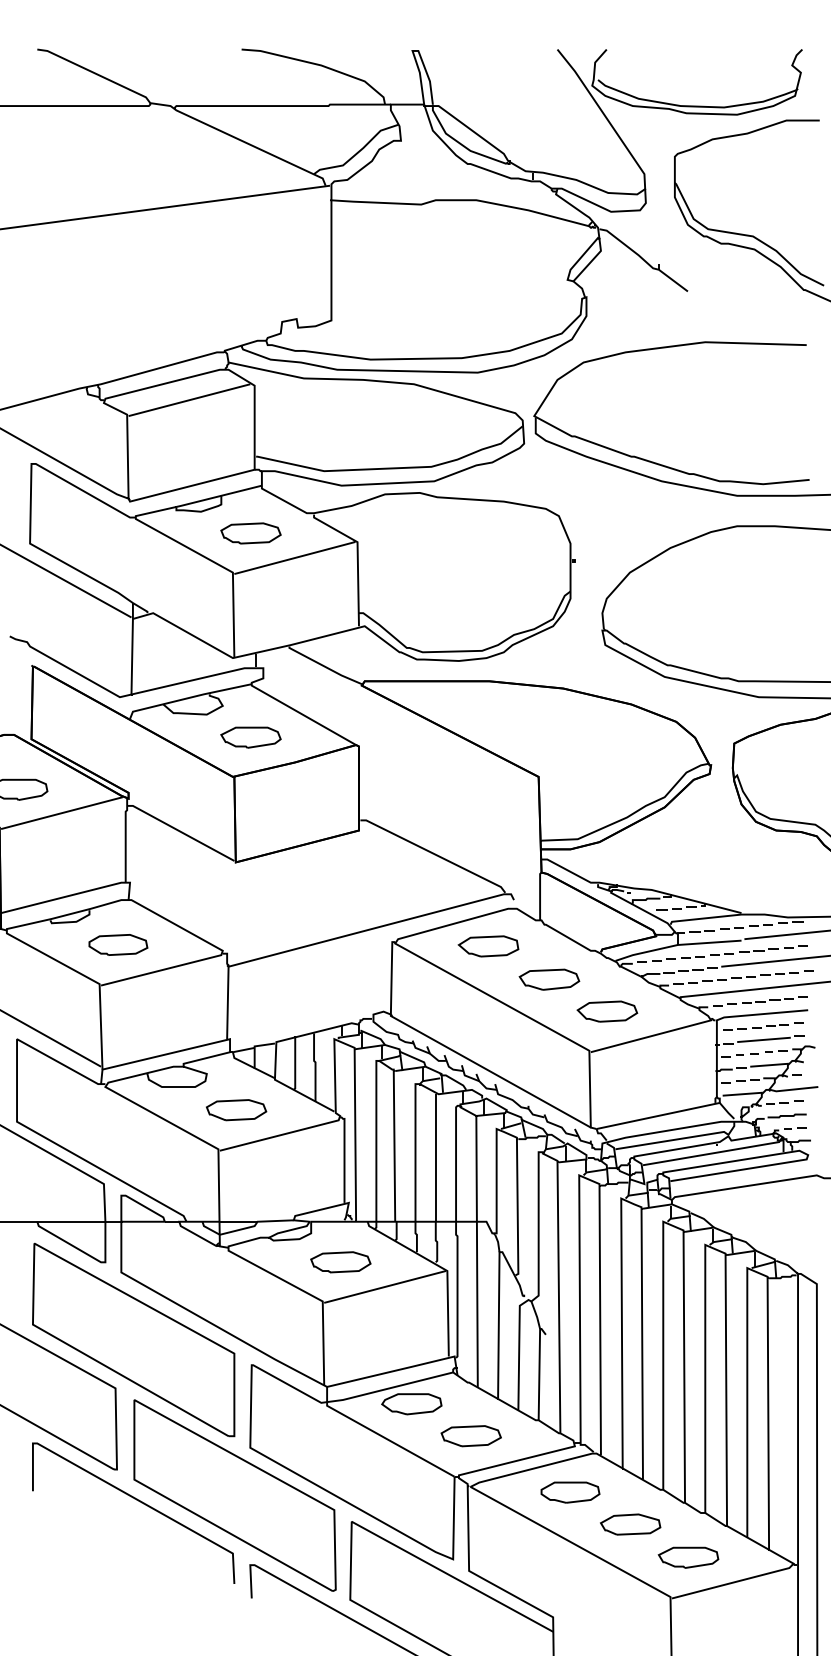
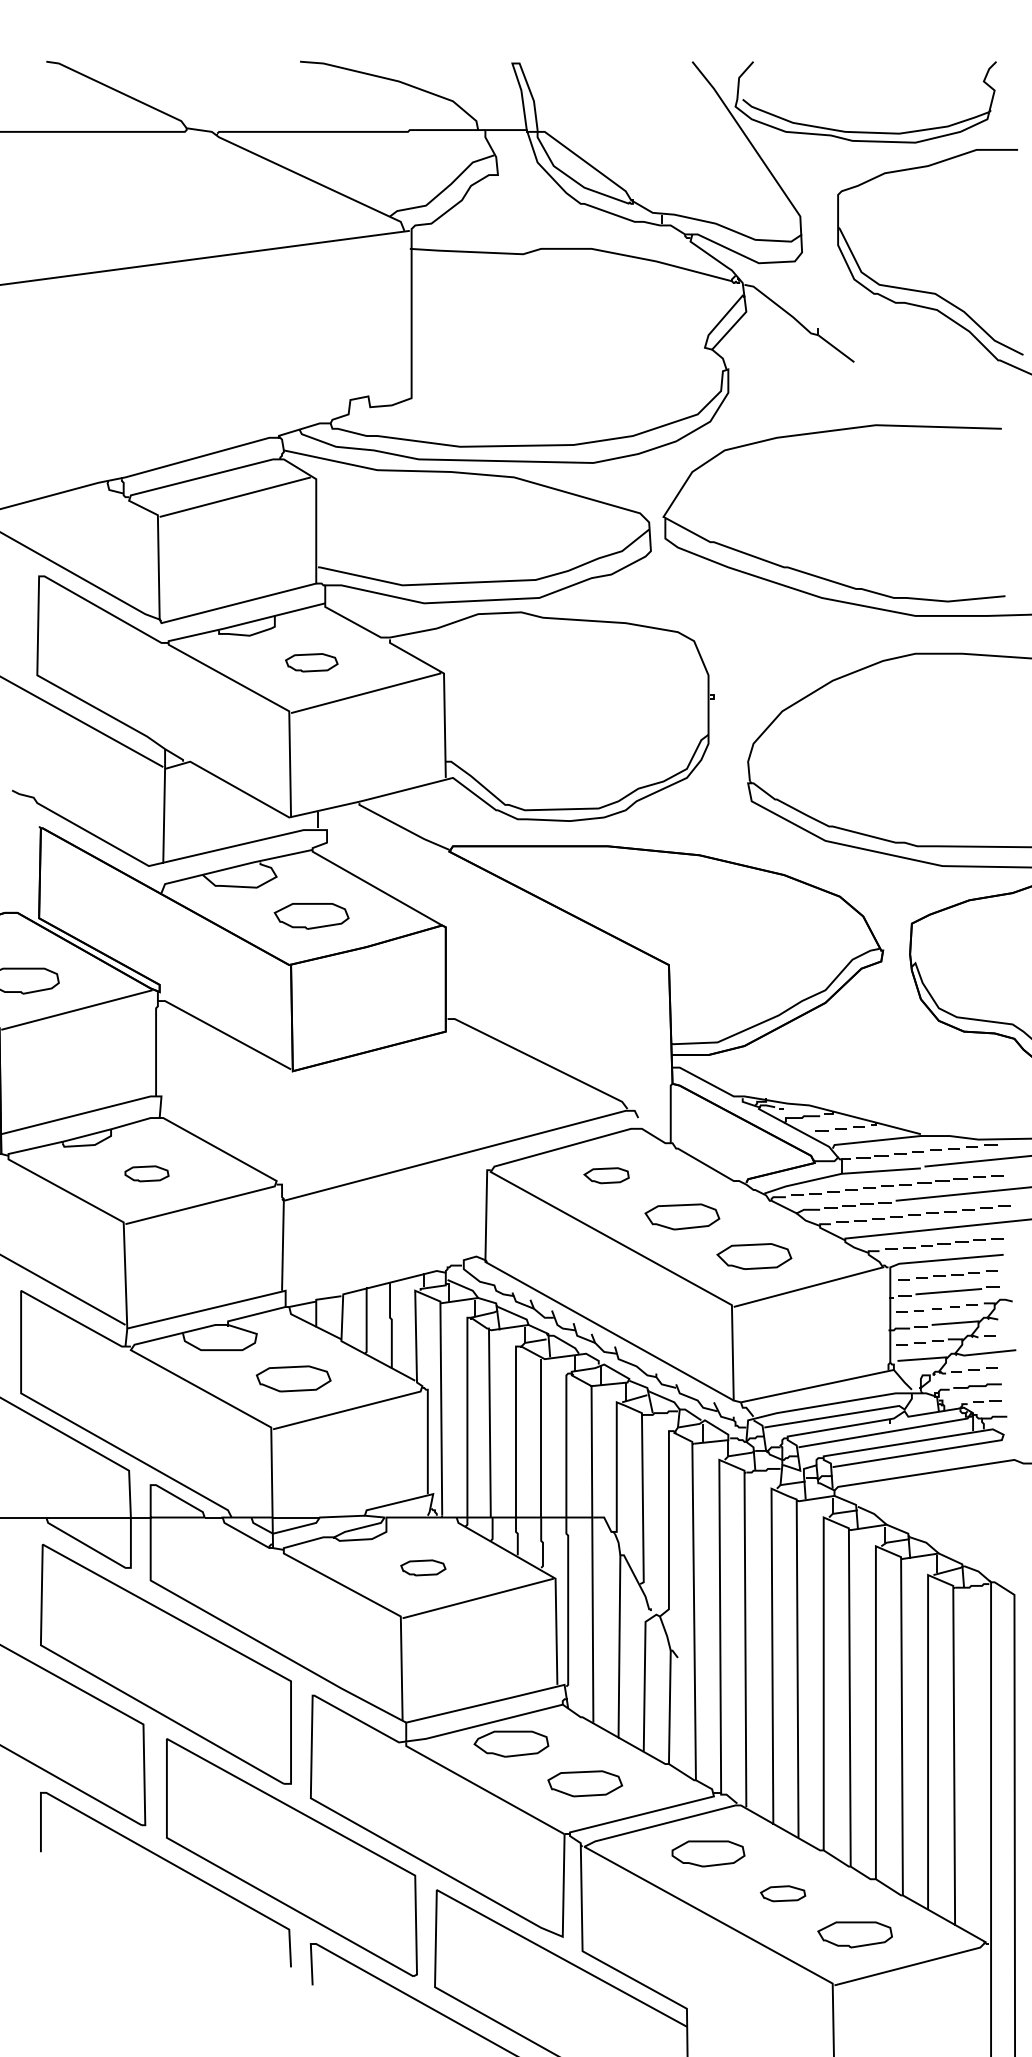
part: (250, 533) -> (311, 662), size x0.7
part: (117, 944) -> (146, 1173), size x0.6
part: (488, 946) -> (606, 1175), size x0.6
part: (341, 1262) -> (423, 1567), size x0.6
part: (630, 1524) -> (782, 1893), size x0.6

